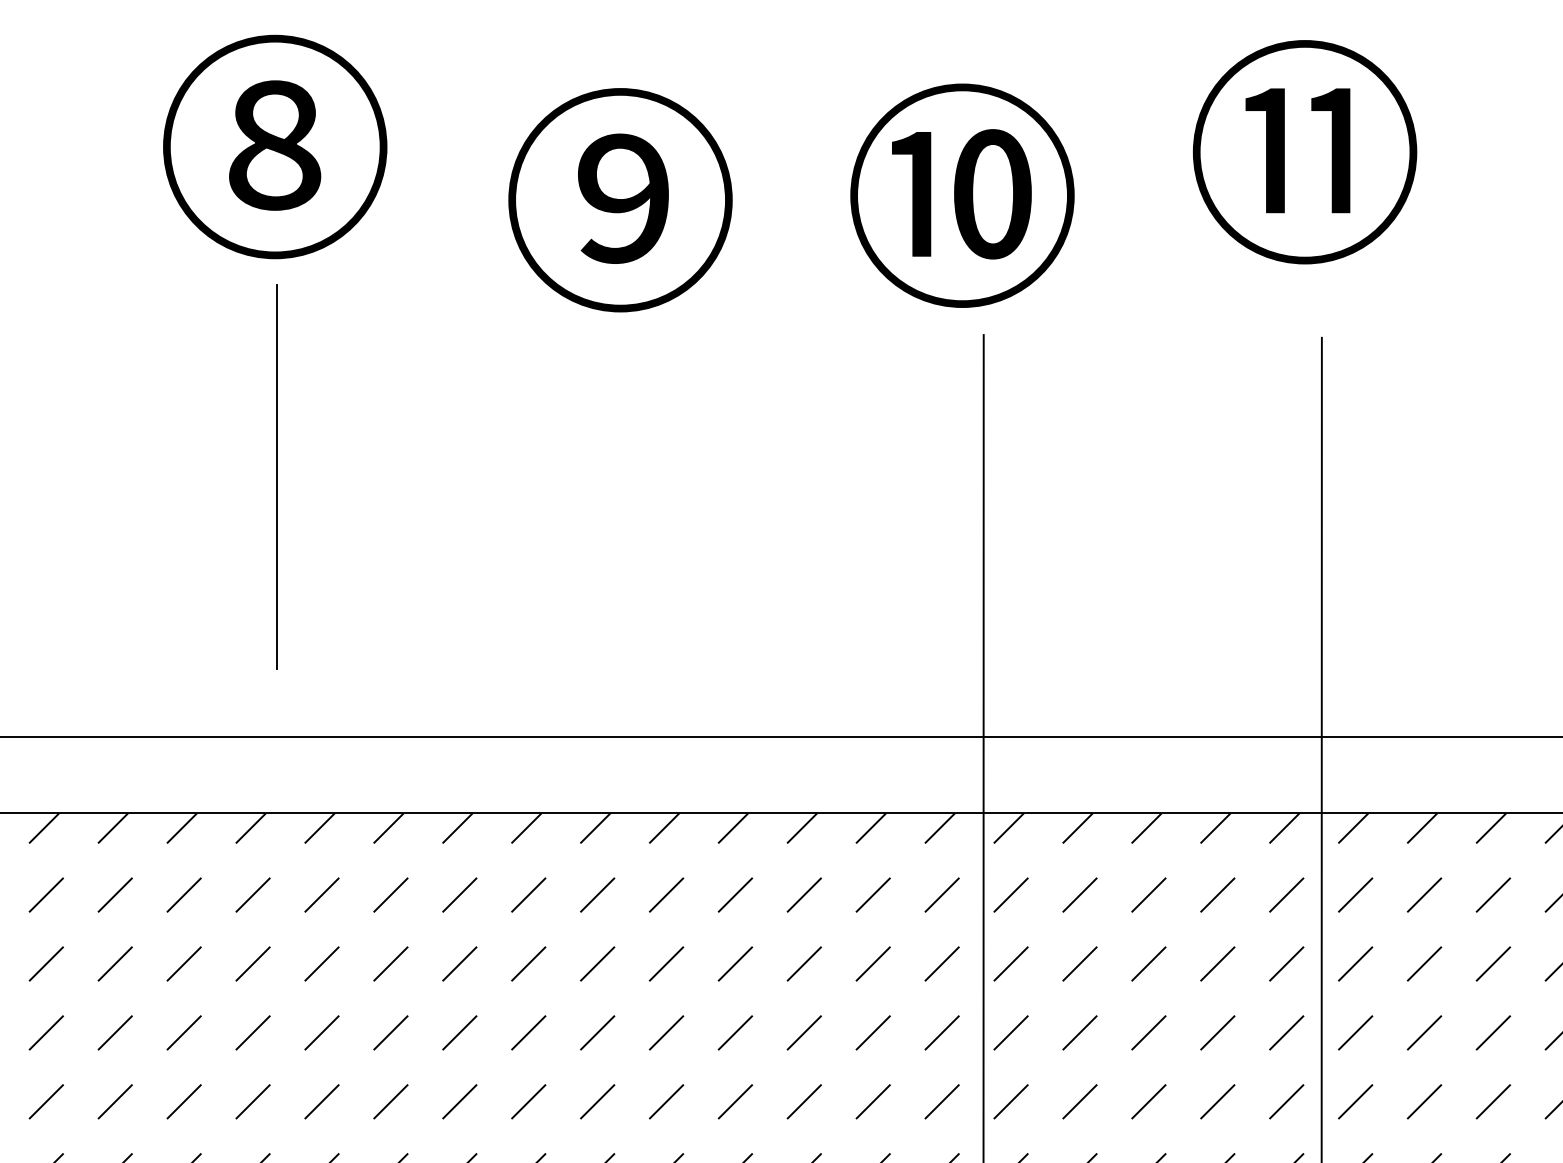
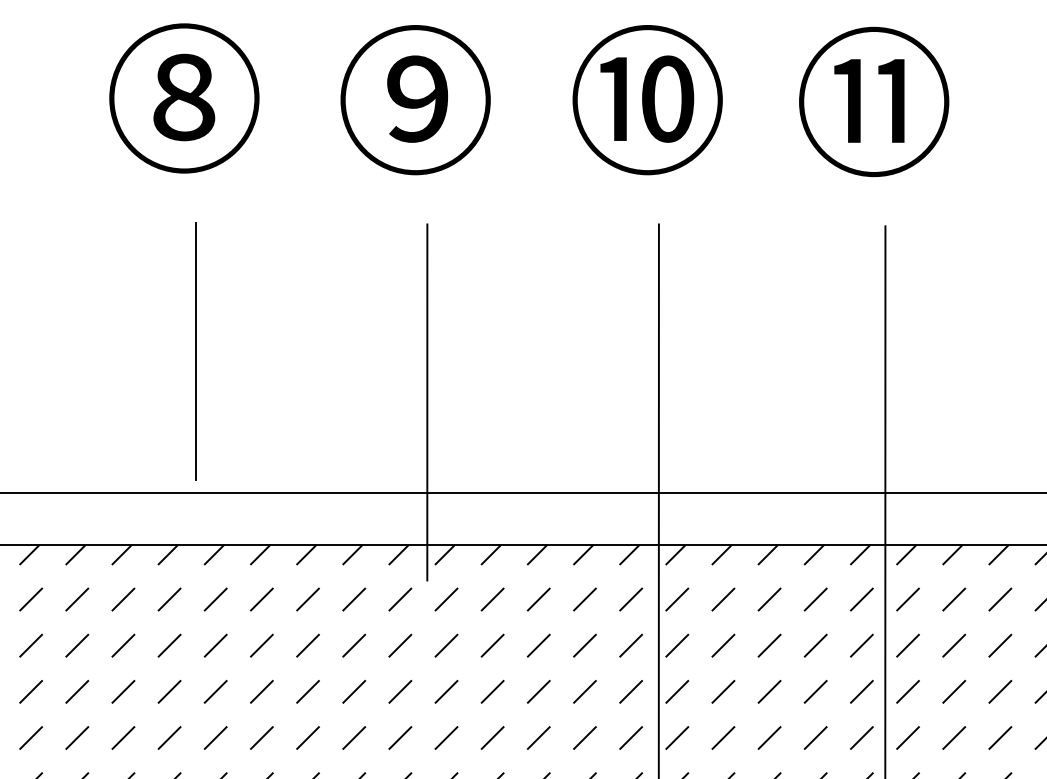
text: (962, 196) -> (647, 100), moved
text: (620, 200) -> (415, 100), moved
line: (276, 476) -> (195, 351), moved
line: (638, 600) -> (427, 402), added

